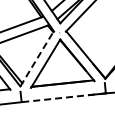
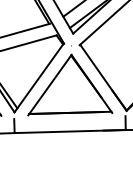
line: (37, 58) -> (39, 77), dashed -> solid
line: (63, 97) -> (69, 131), dashed -> solid

